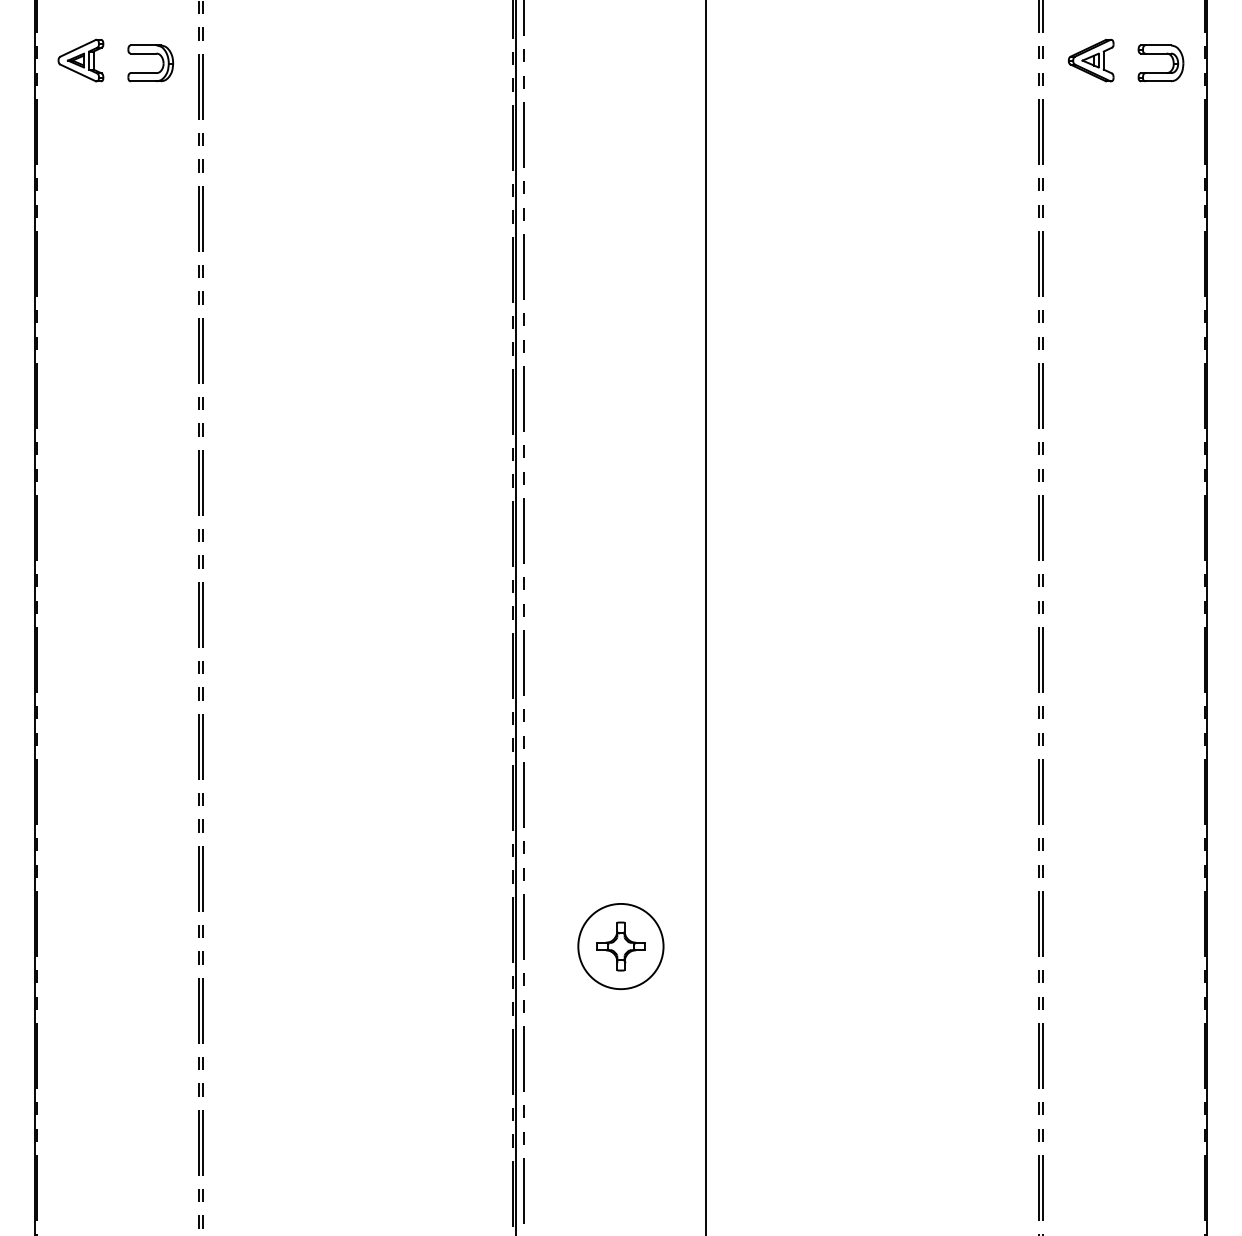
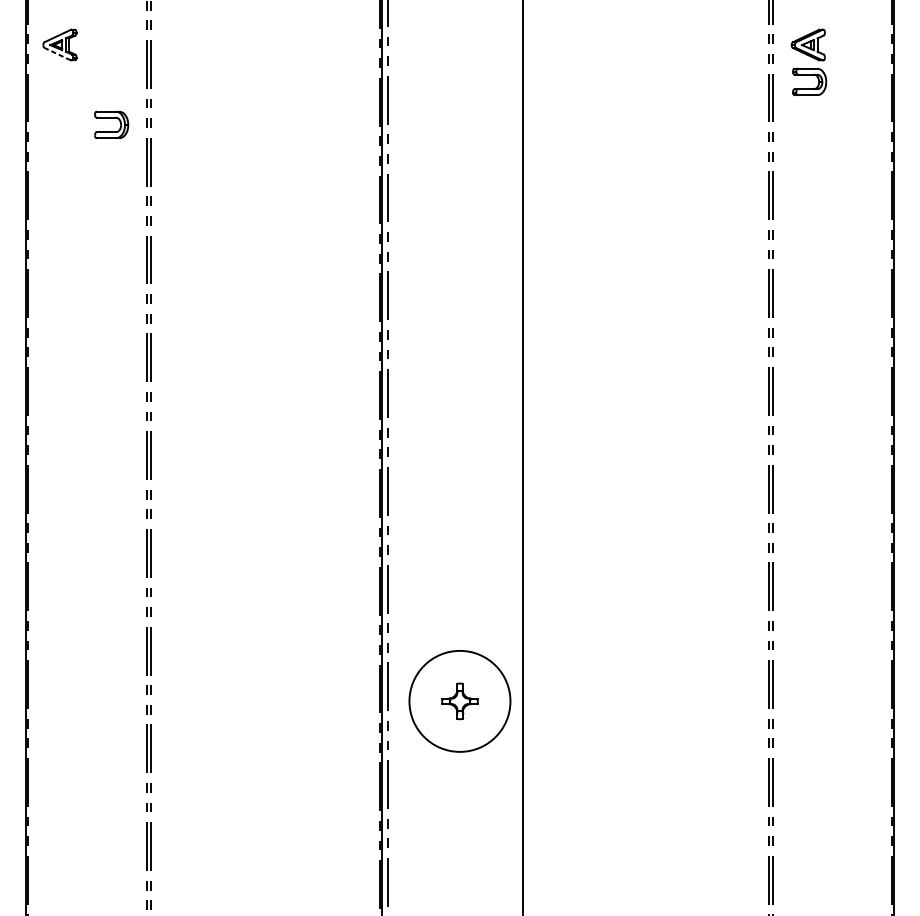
part: (150, 54) -> (111, 118), moved
part: (1160, 54) -> (809, 75), moved
line: (78, 72) -> (58, 53), solid -> dashed
circle: (620, 946) -> (459, 701), size x1.6

